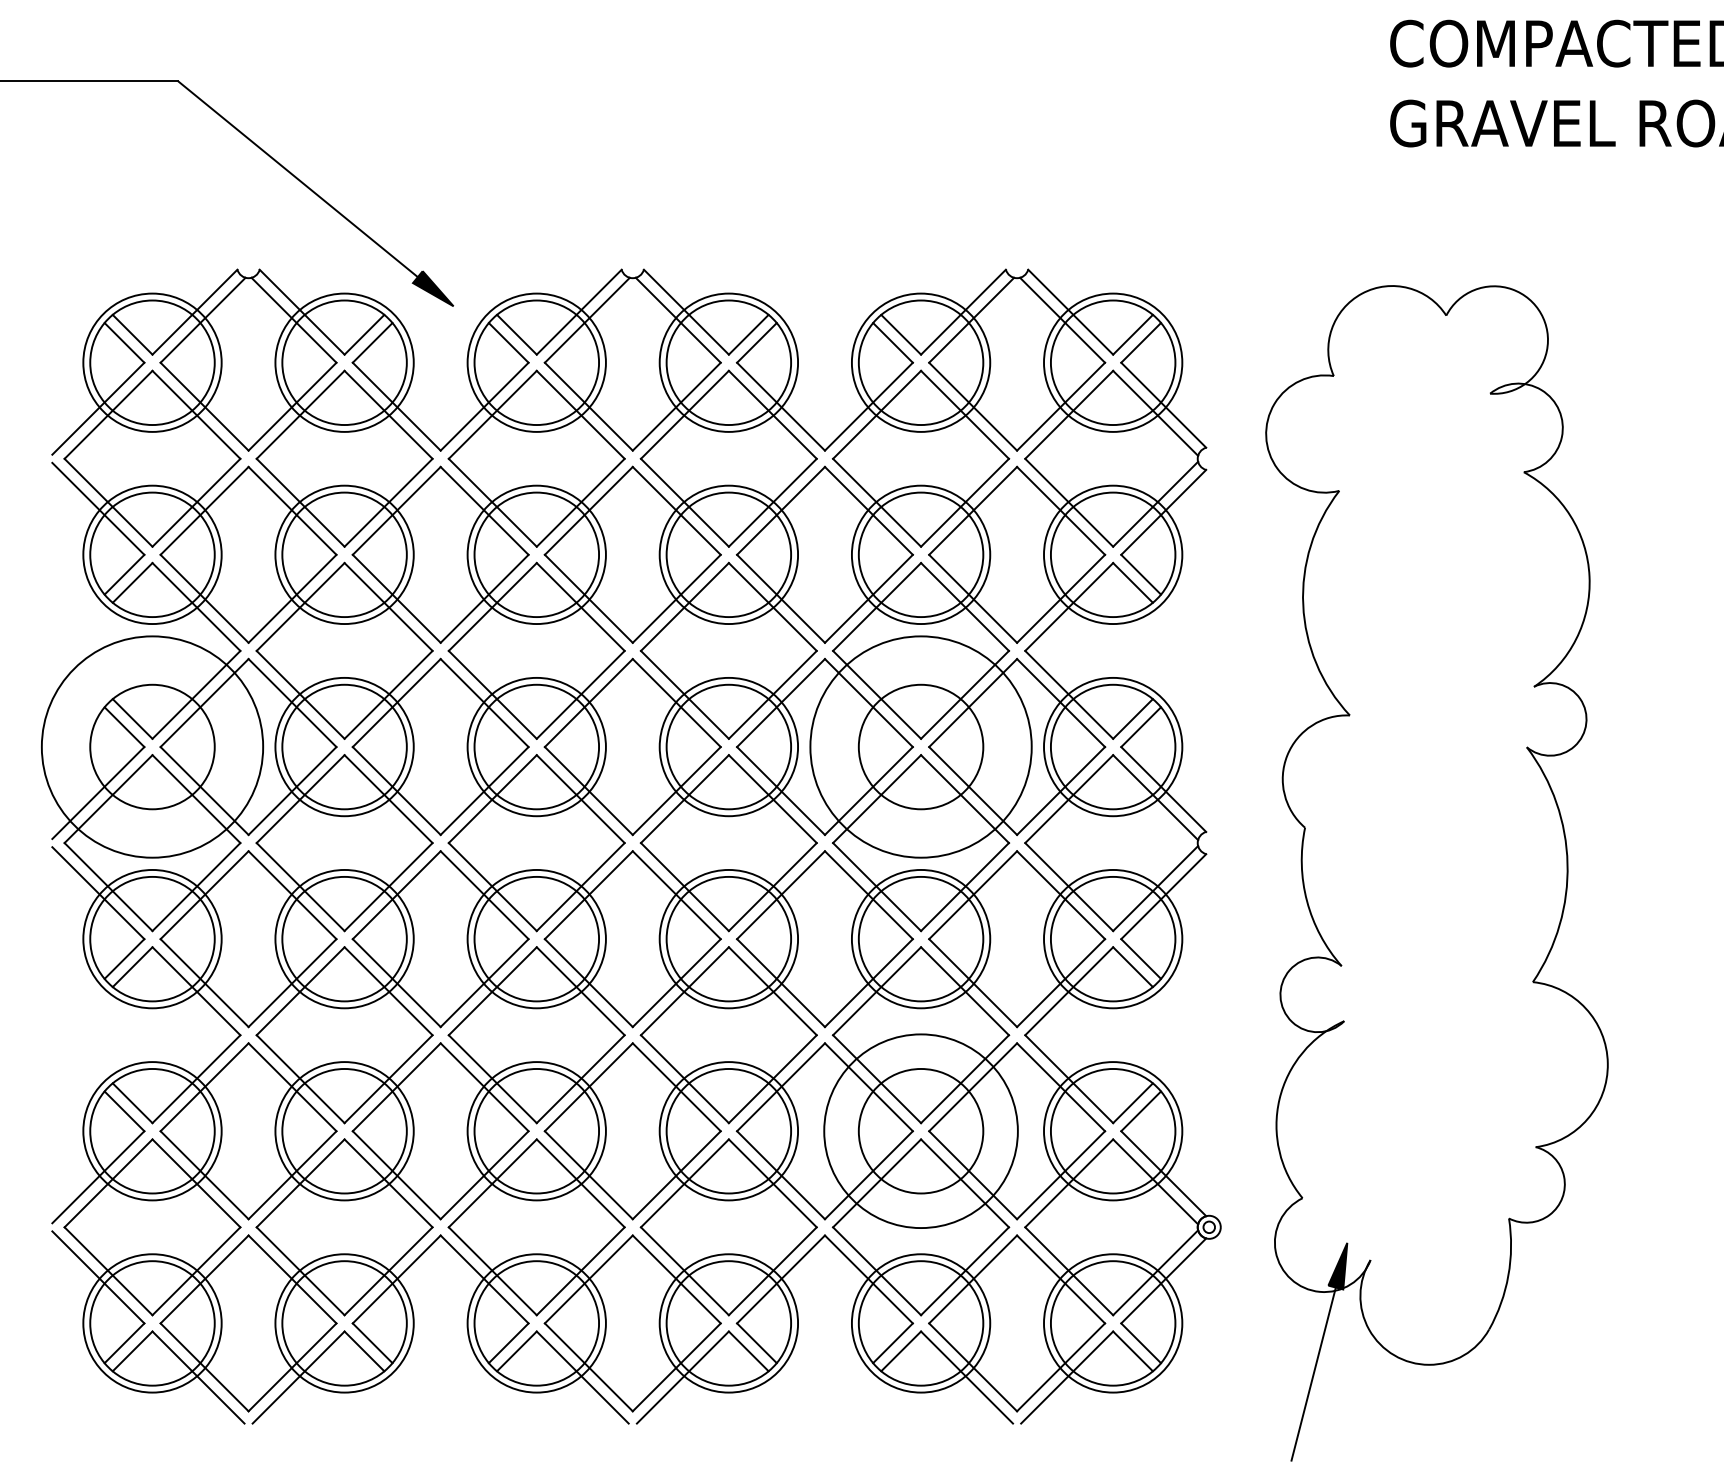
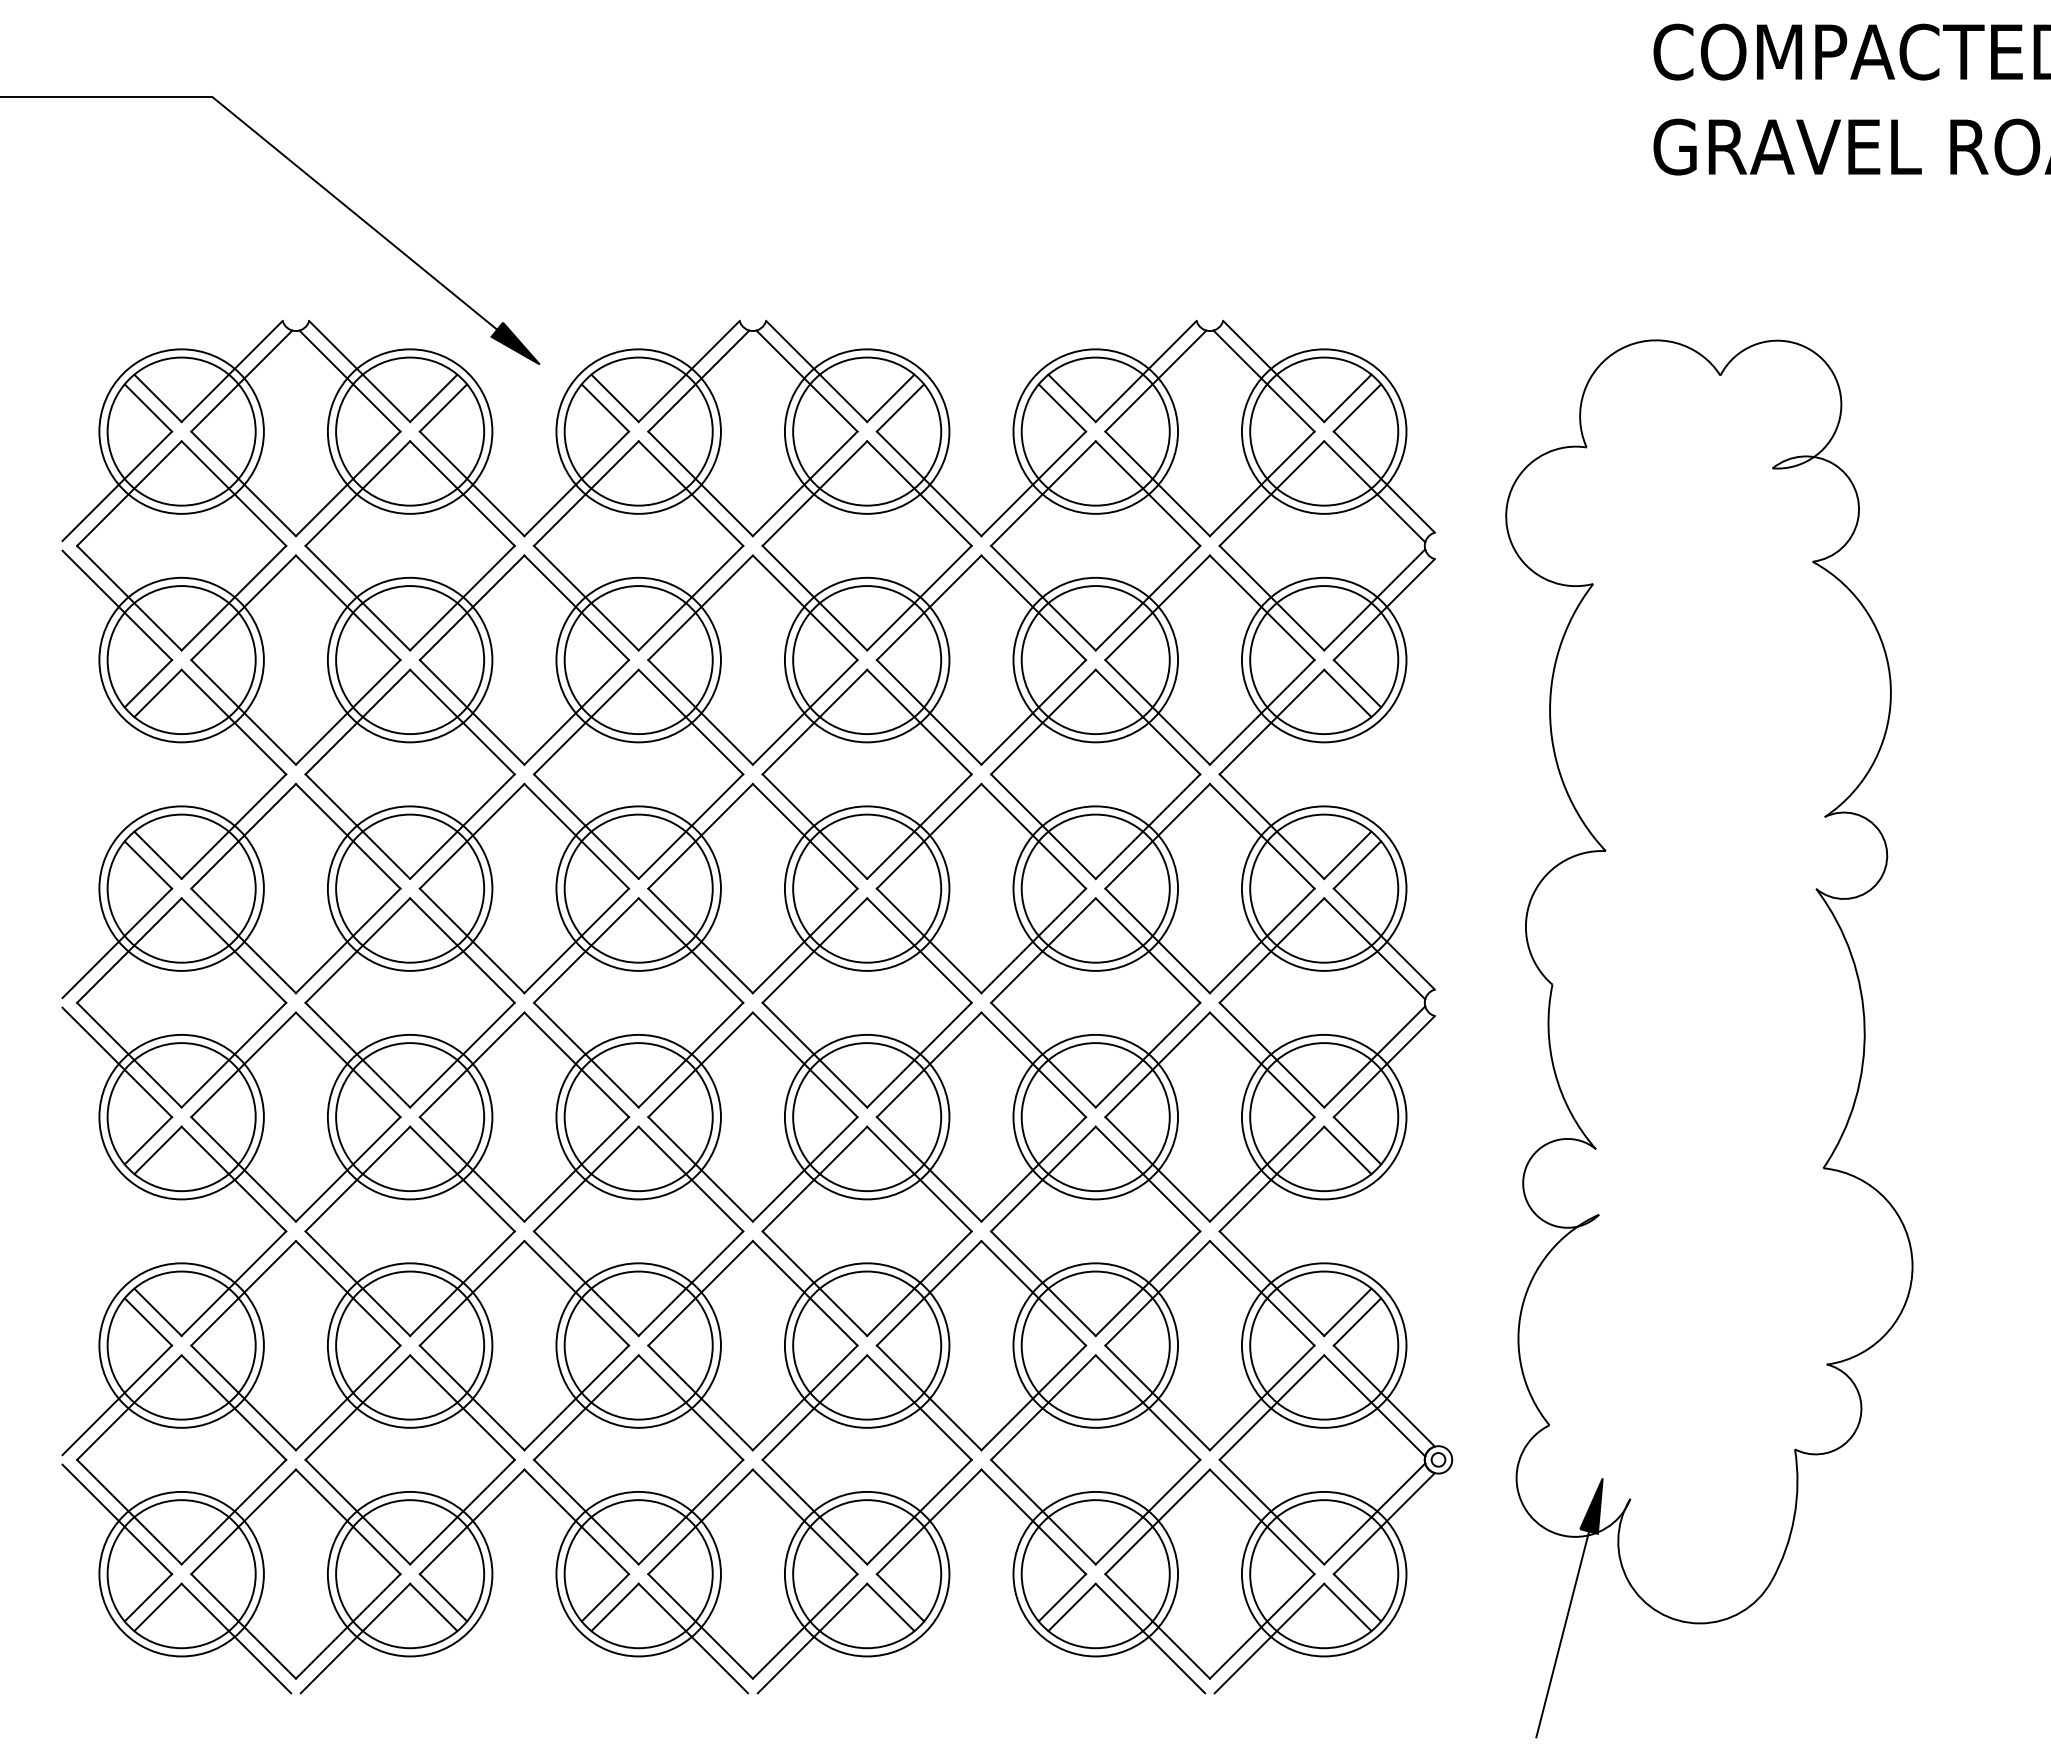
circle: (152, 746) -> (181, 888), size x0.62
circle: (920, 746) -> (1095, 888), size x0.62
circle: (920, 1131) -> (1095, 1345), size x0.71

